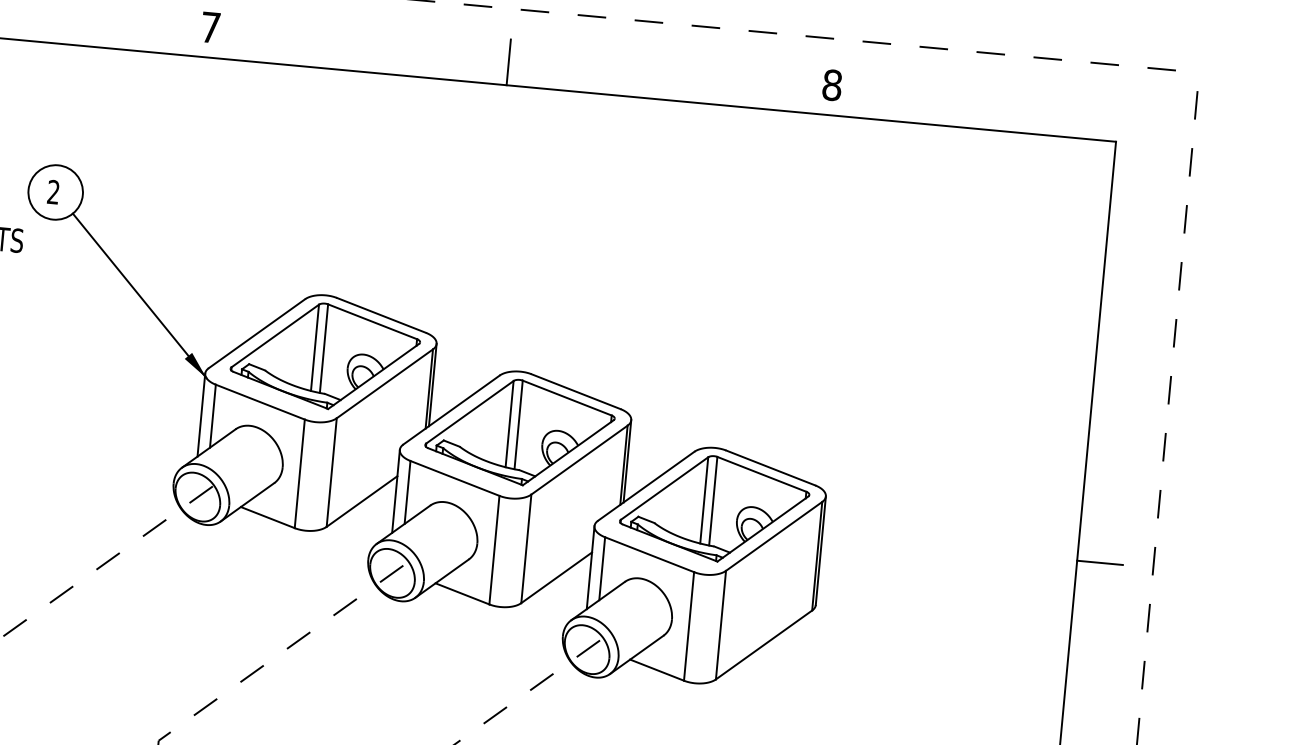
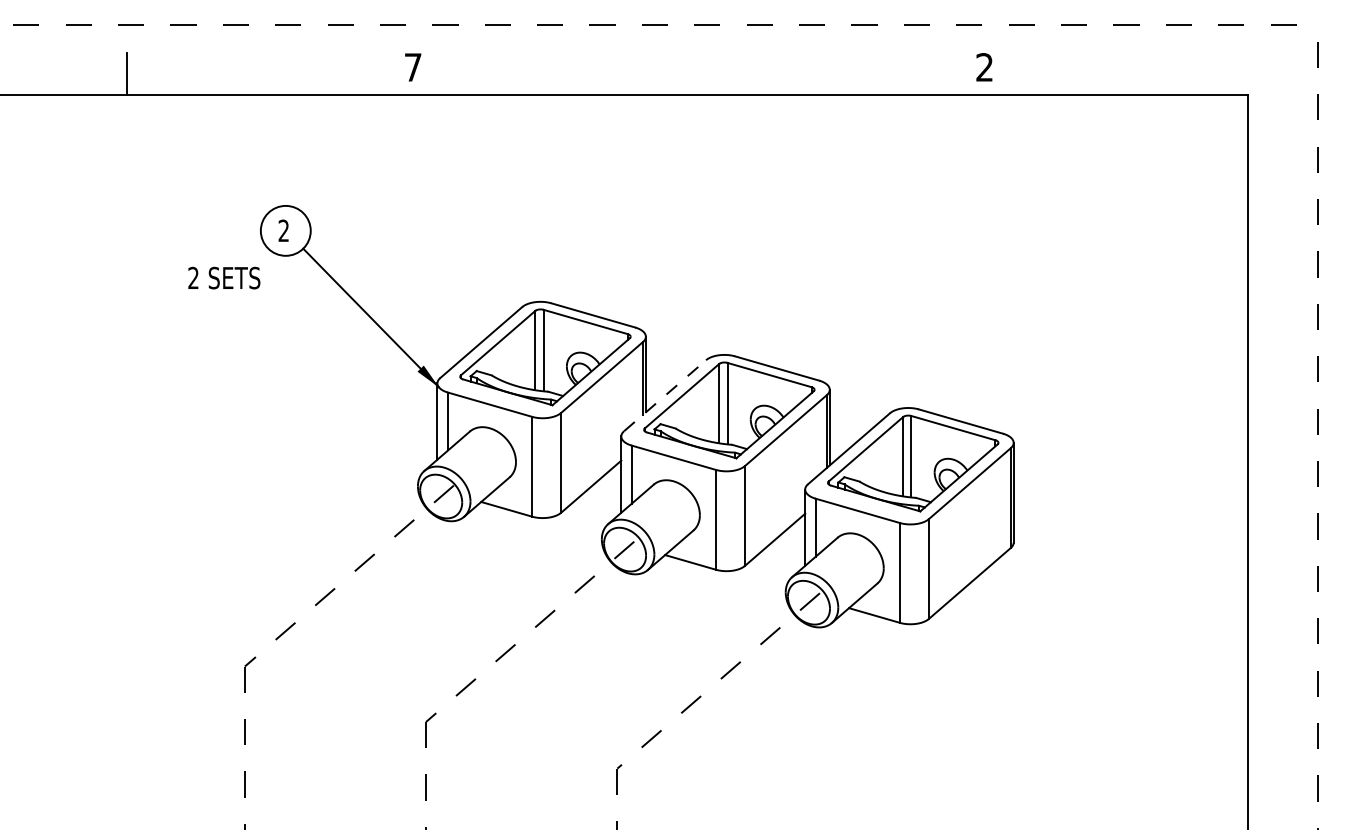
line: (508, 61) -> (687, 73), removed
text: (832, 85) -> (984, 67), 8 -> 2
line: (452, 409) -> (665, 395), solid -> dashed
line: (1100, 563) -> (1269, 480), removed

